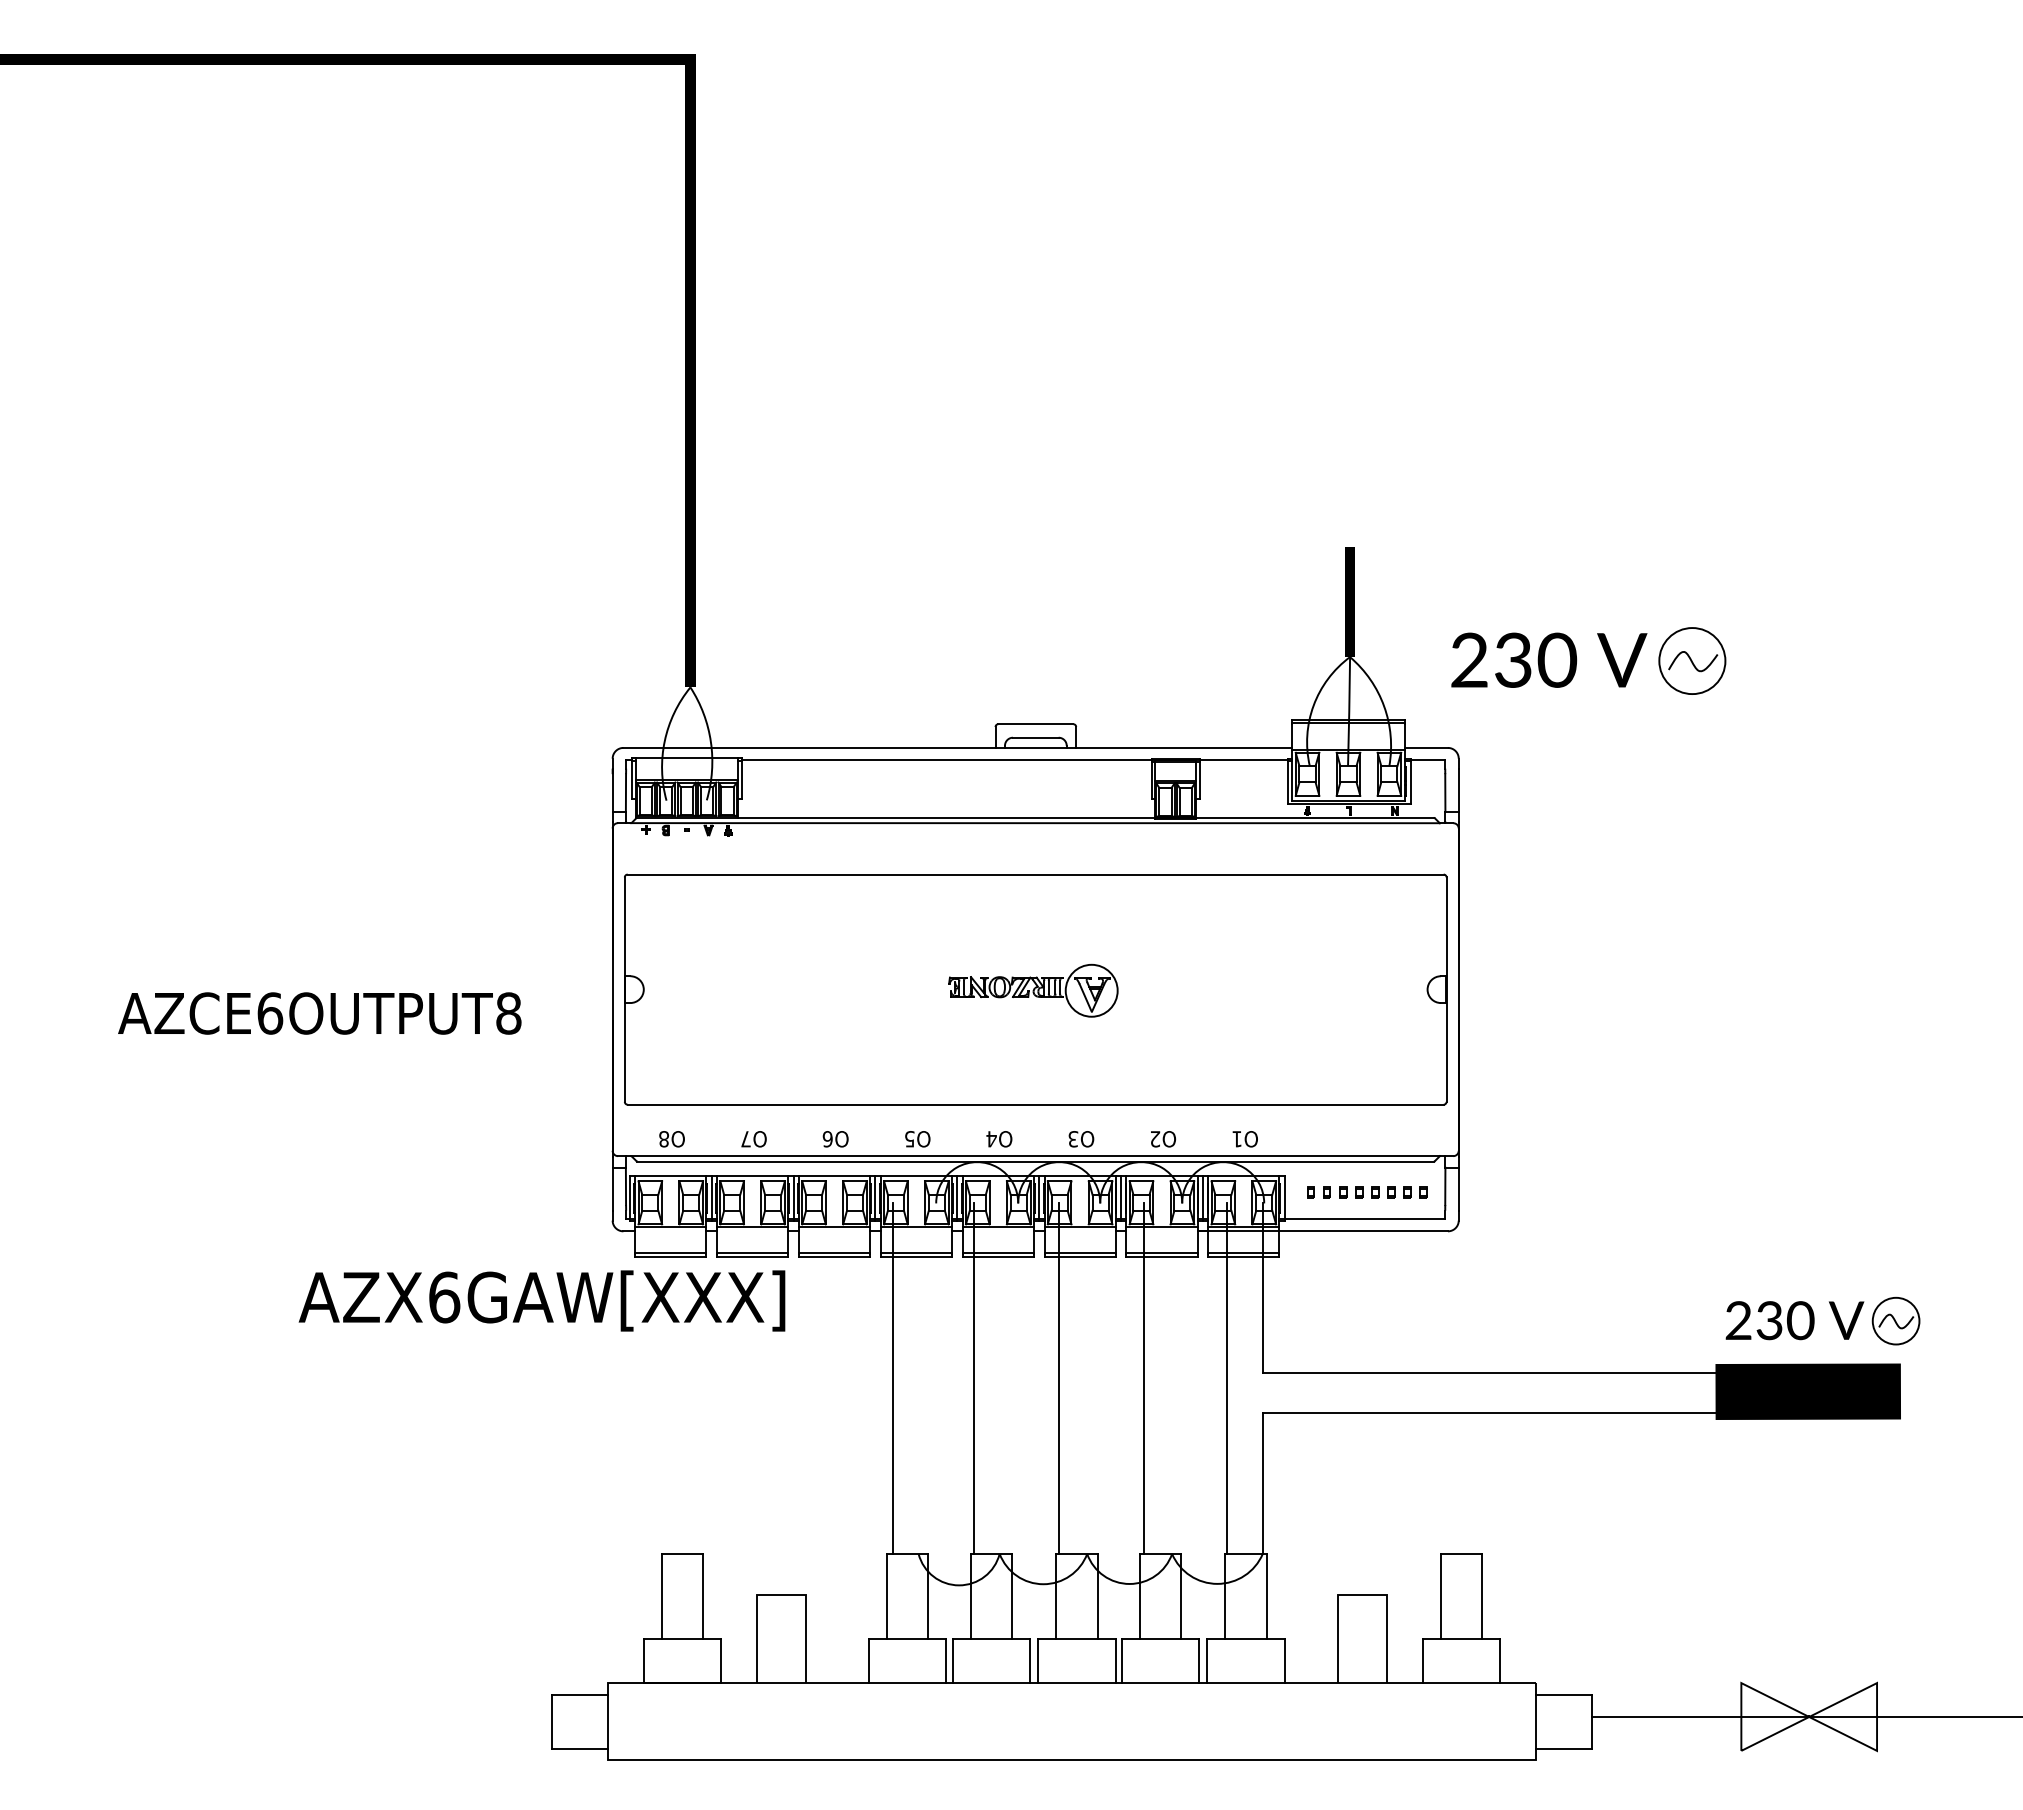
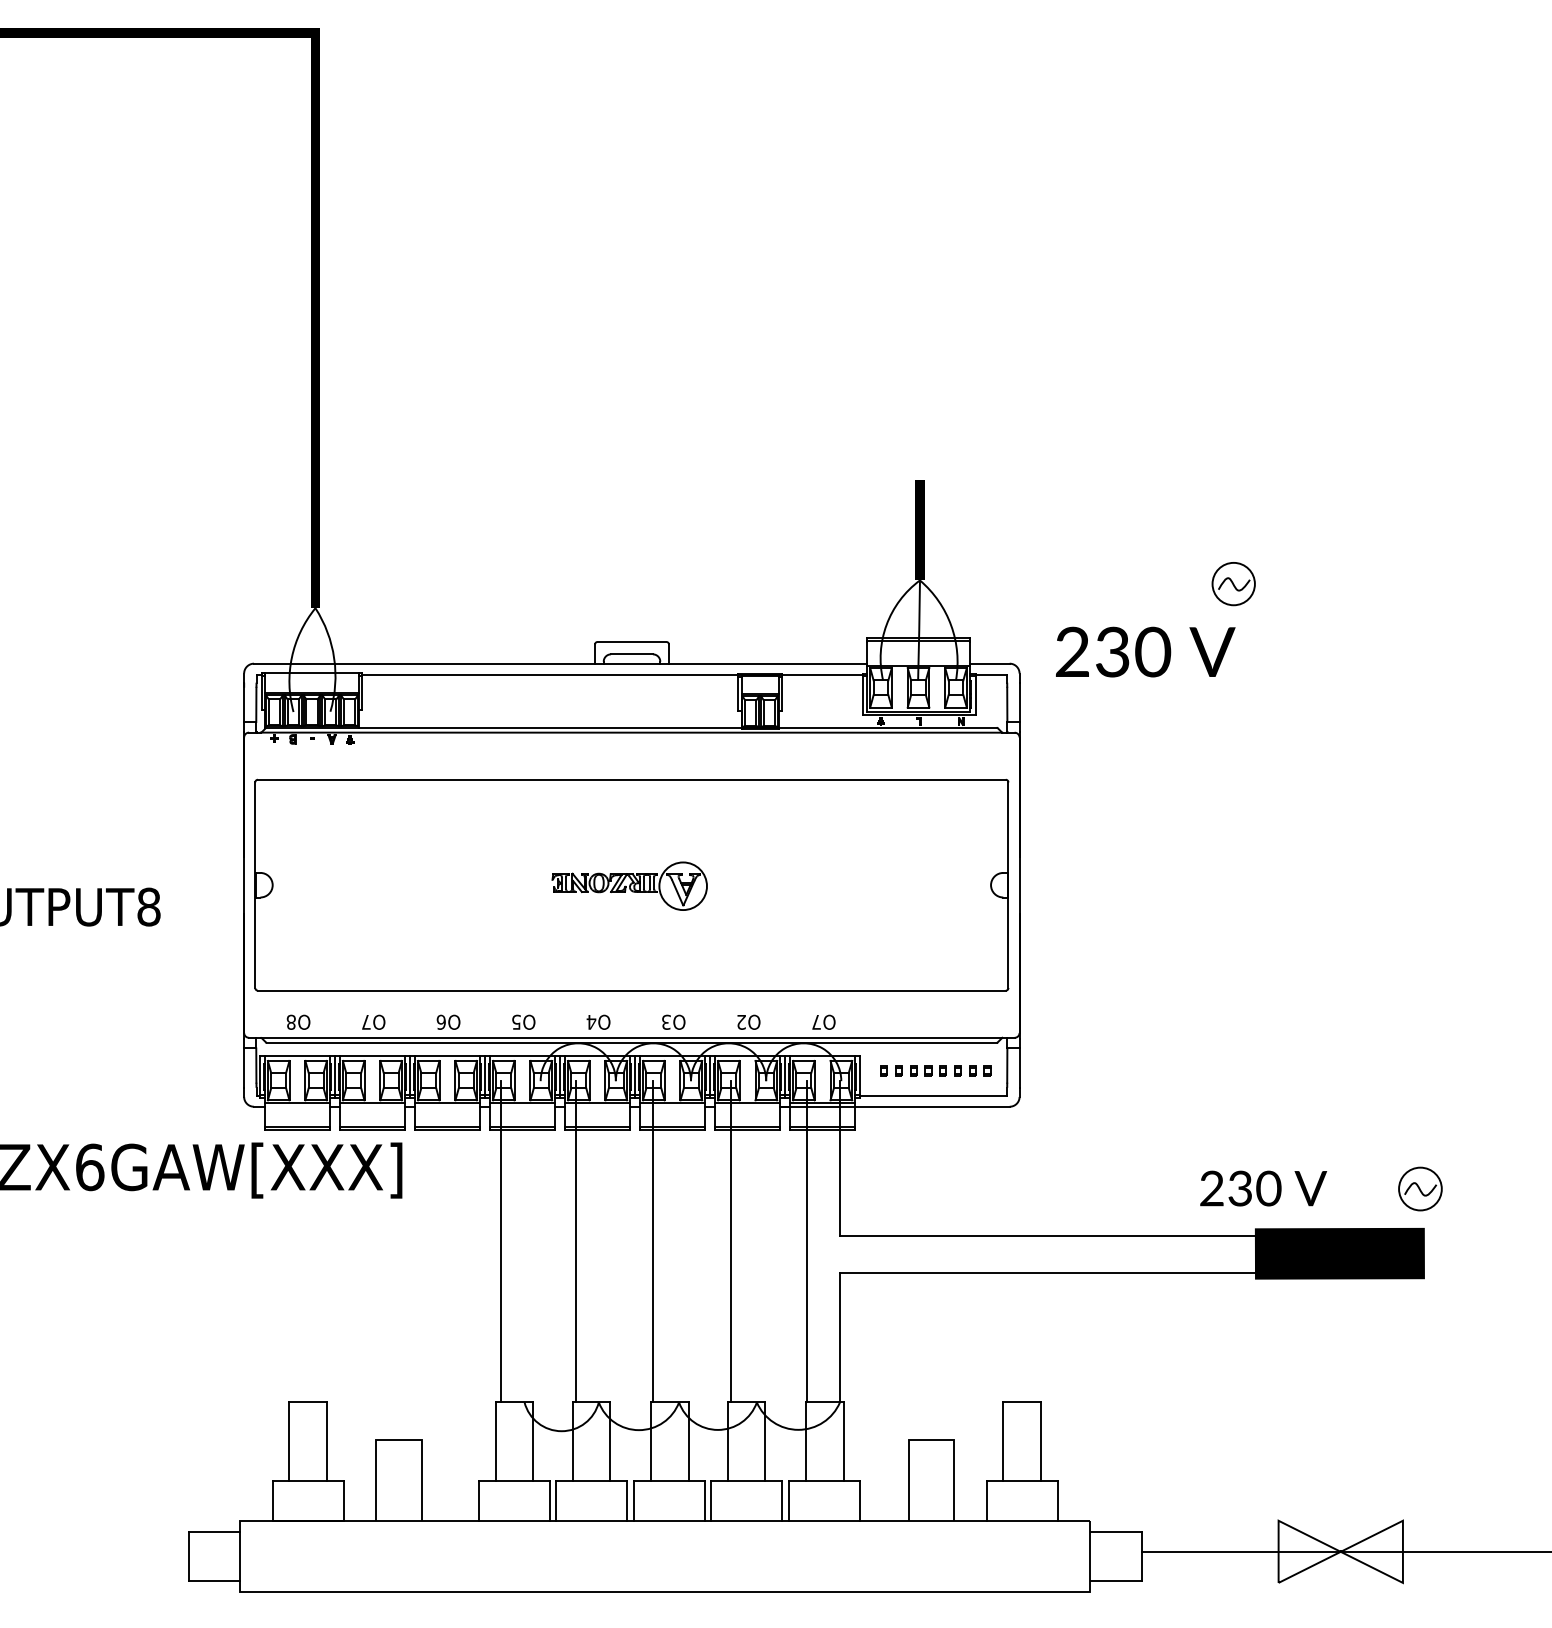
text: (1549, 659) -> (1145, 651), moved
part: (1692, 660) -> (1233, 583), size x0.7
text: (1236, 1139) -> (815, 1022), O1 -> O7
text: (1794, 1320) -> (1263, 1188), moved

